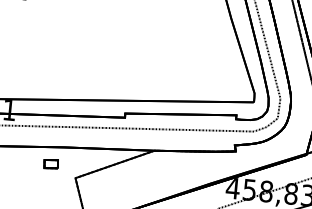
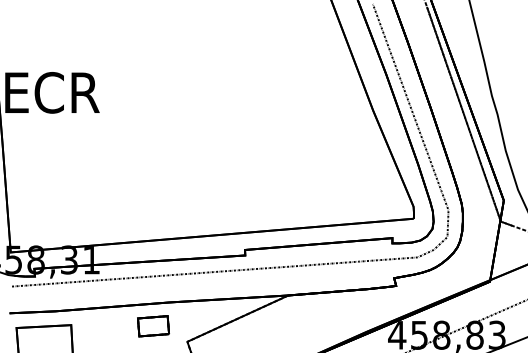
part: (51, 164) -> (153, 326), size x1.67

